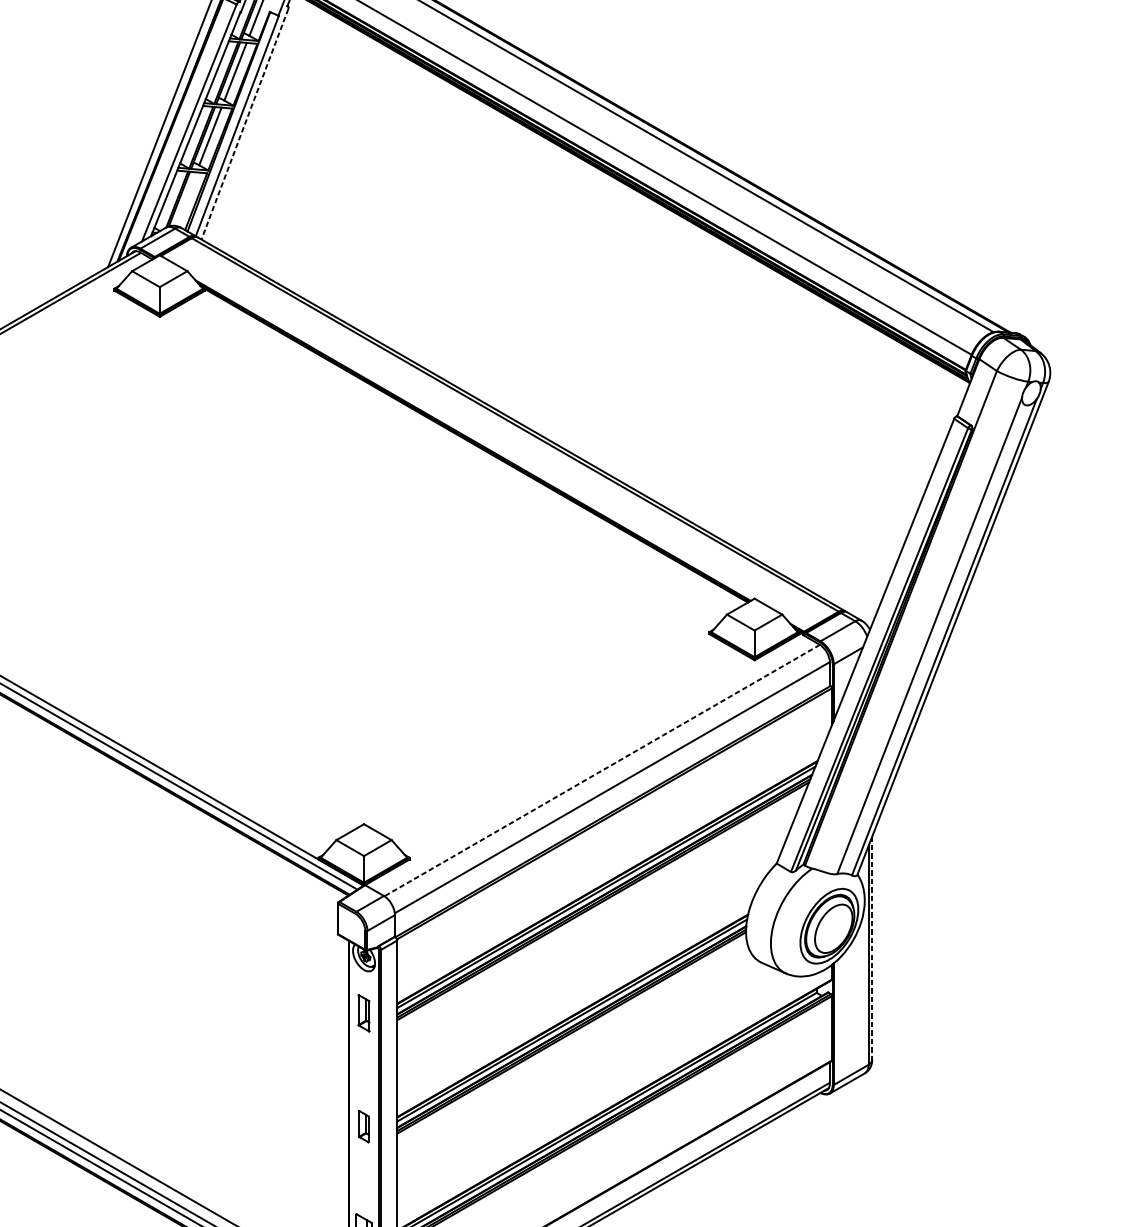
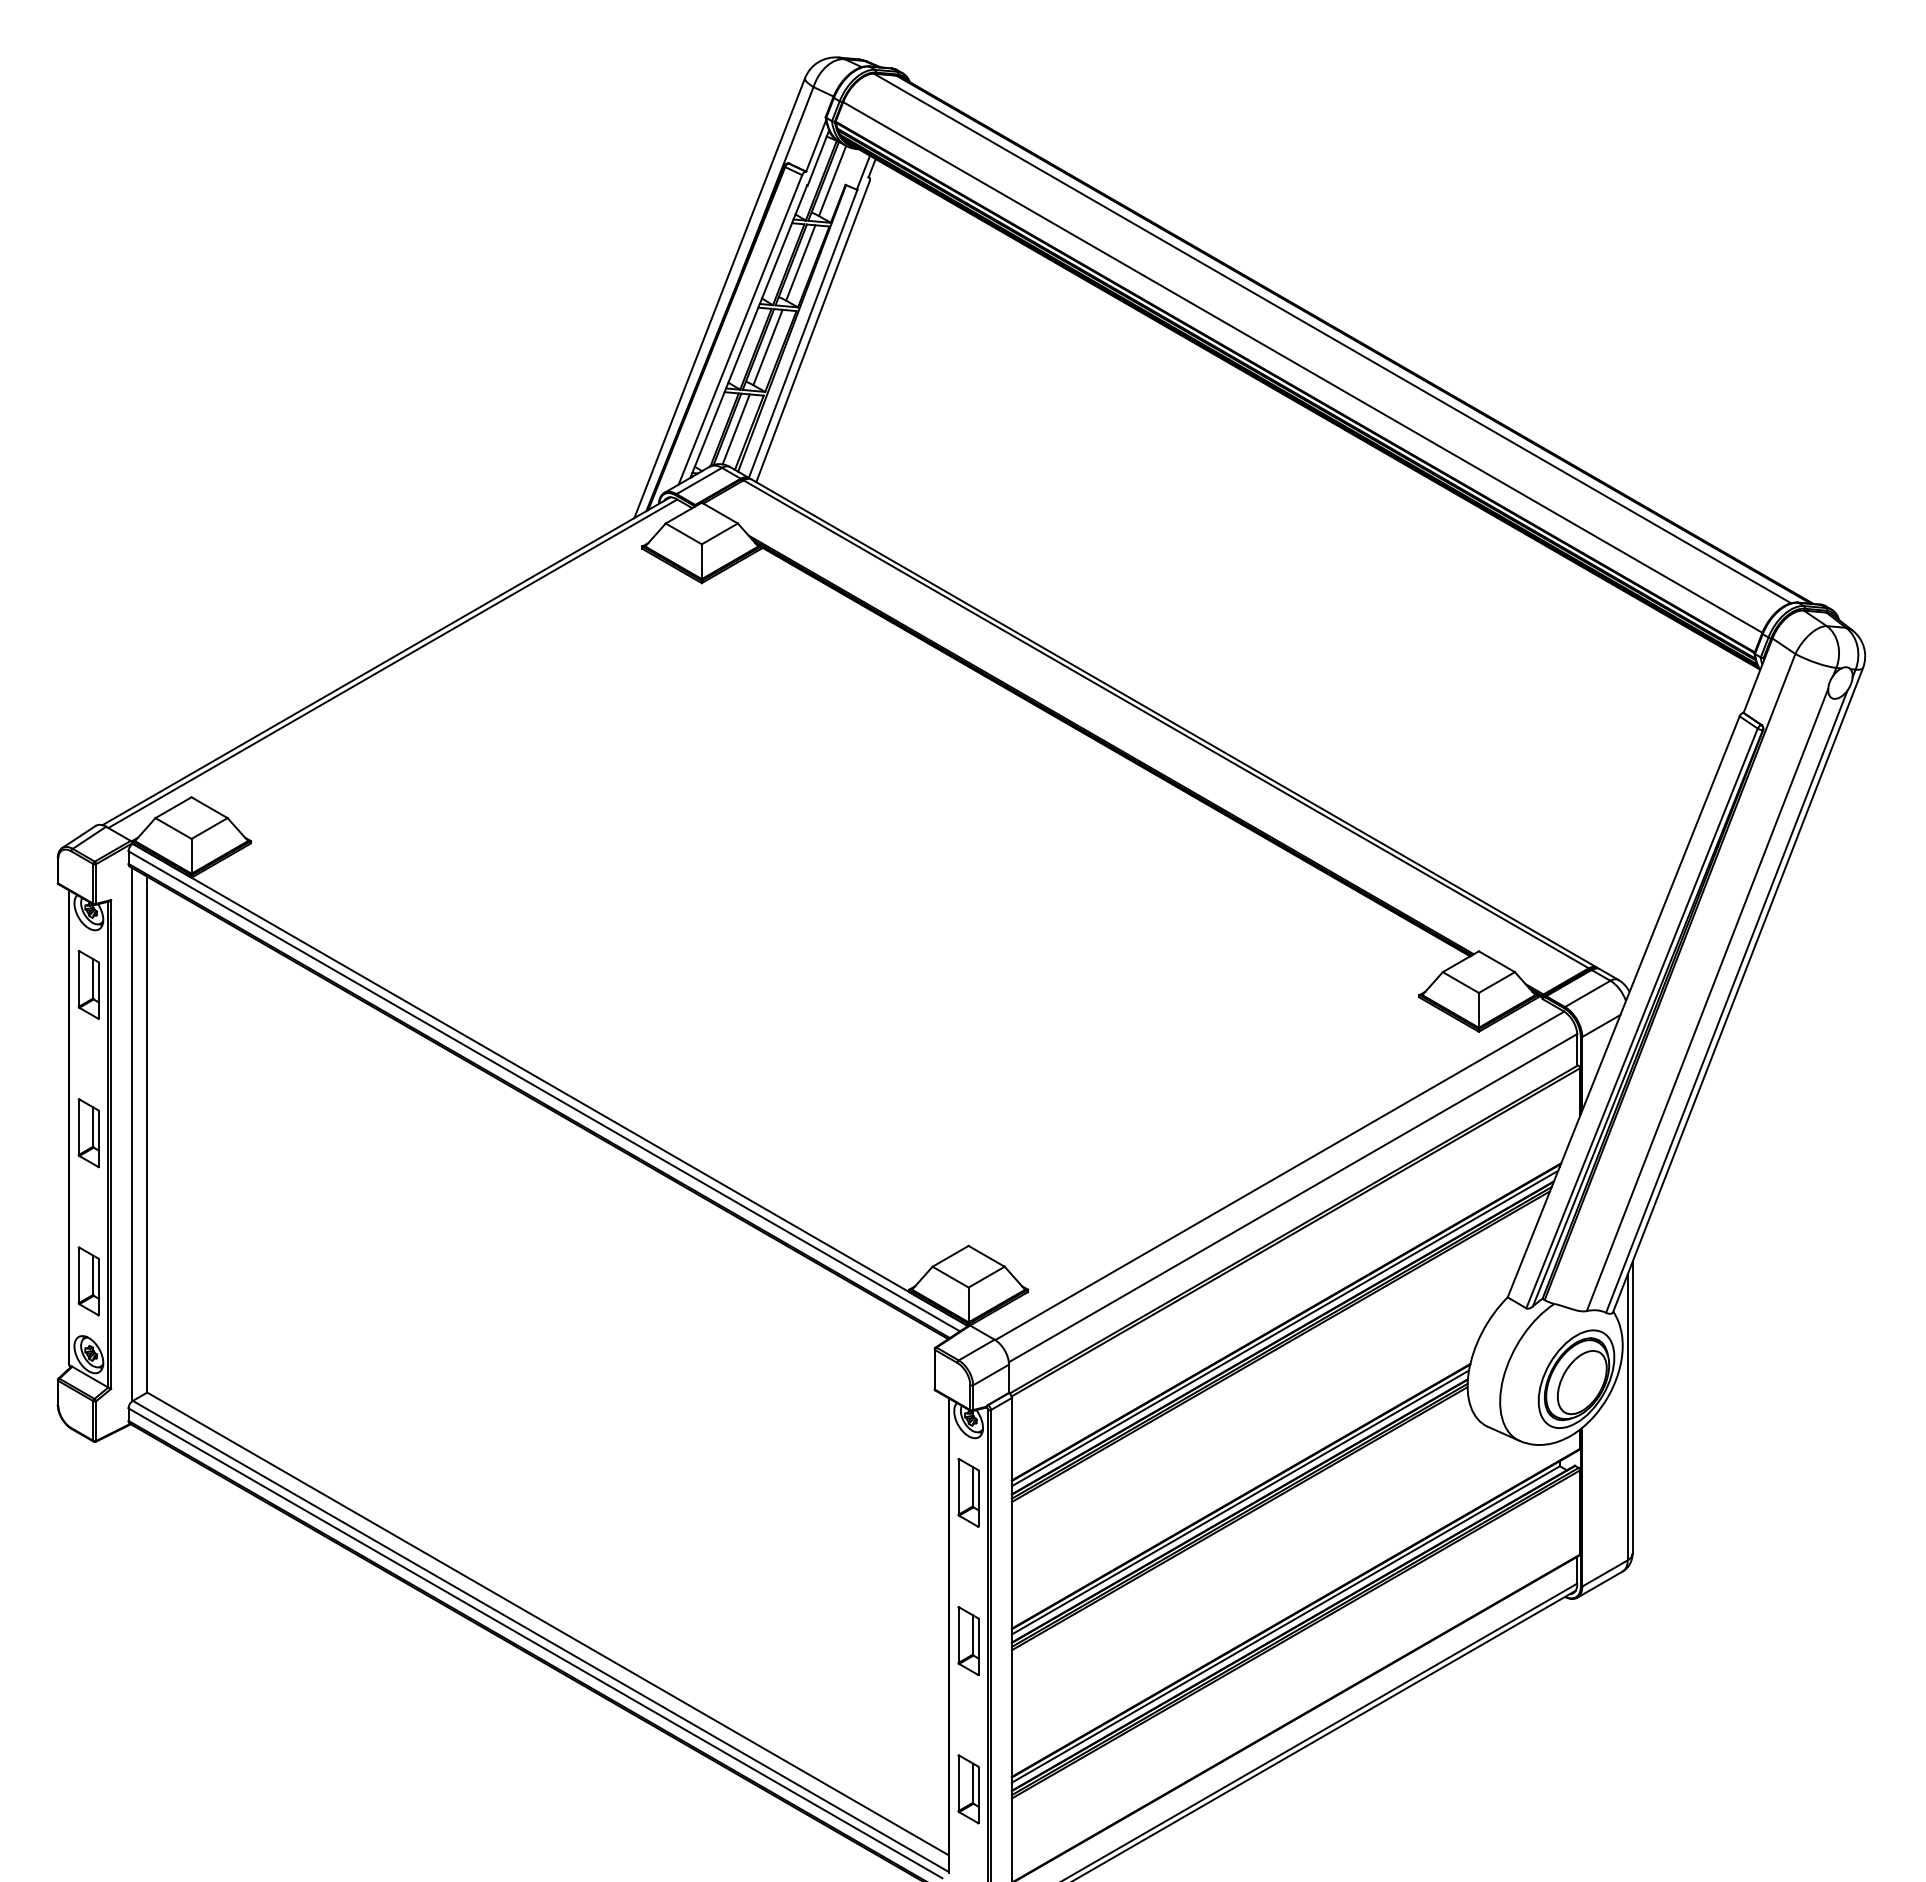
line: (245, 124) -> (813, 331), dashed -> solid
line: (185, 199) -> (735, 429), added
line: (602, 771) -> (1279, 1176), dashed -> solid
line: (872, 947) -> (1632, 1407), dashed -> solid
part: (363, 1012) -> (968, 1492), size x1.43
part: (363, 1126) -> (968, 1640), size x1.67

